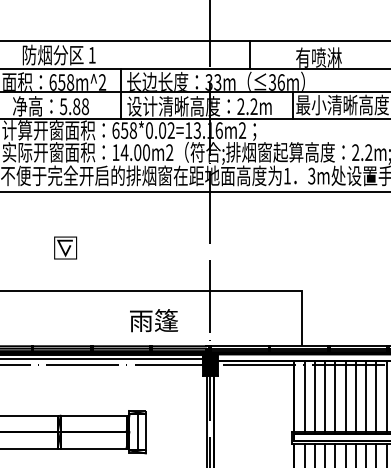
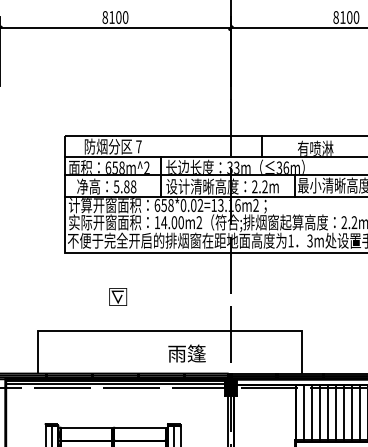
text: (91, 54) -> (138, 146), 1 -> 7

